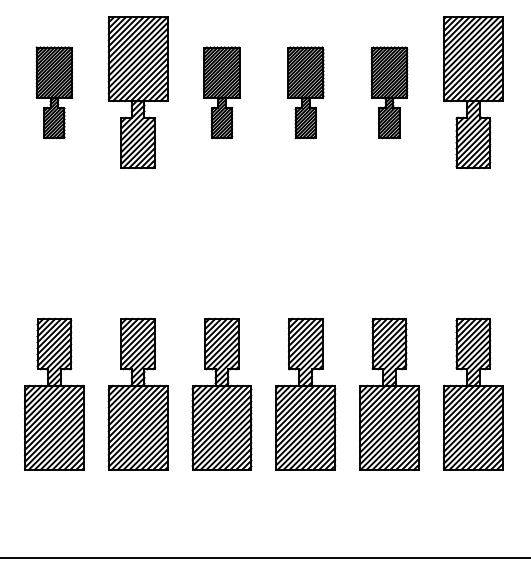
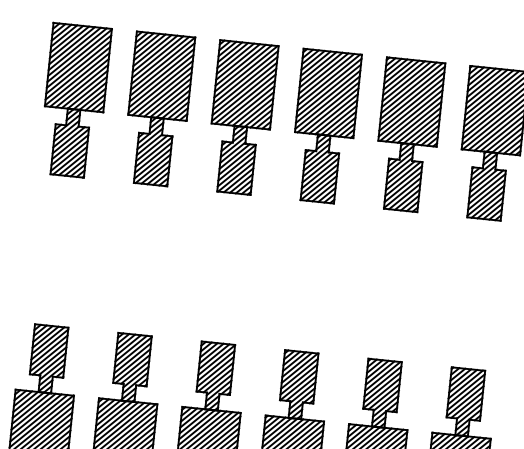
part: (54, 92) -> (75, 100), size x1.67
part: (221, 92) -> (241, 117), size x1.67
part: (305, 92) -> (324, 126), size x1.67
part: (389, 92) -> (408, 135), size x1.67

